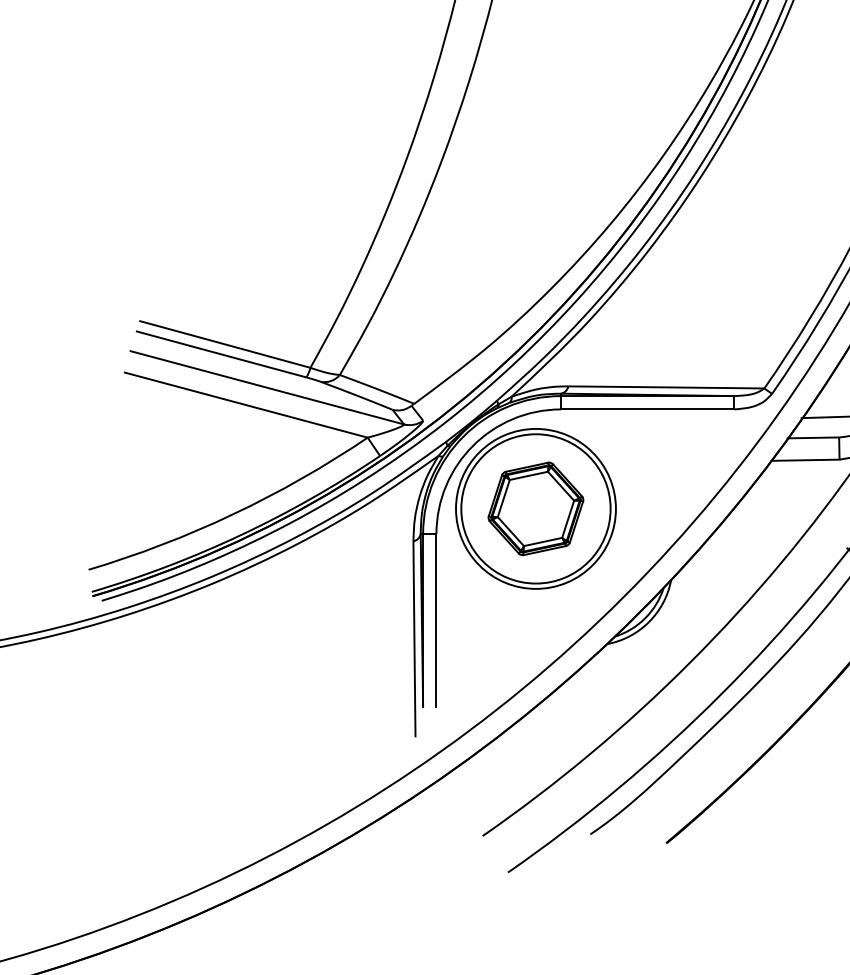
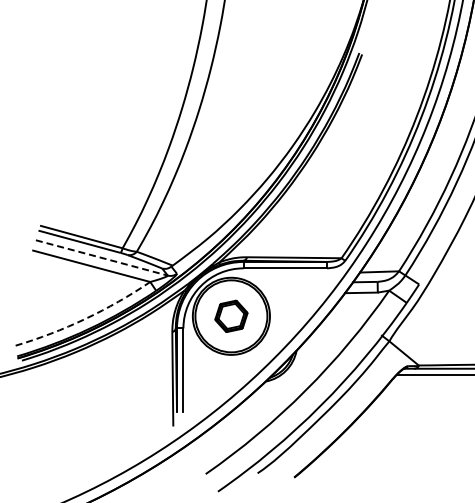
line: (268, 388) -> (102, 258), solid -> dashed
part: (536, 509) -> (231, 316), size x0.7
arc: (233, 513) -> (85, 318), solid -> dashed

